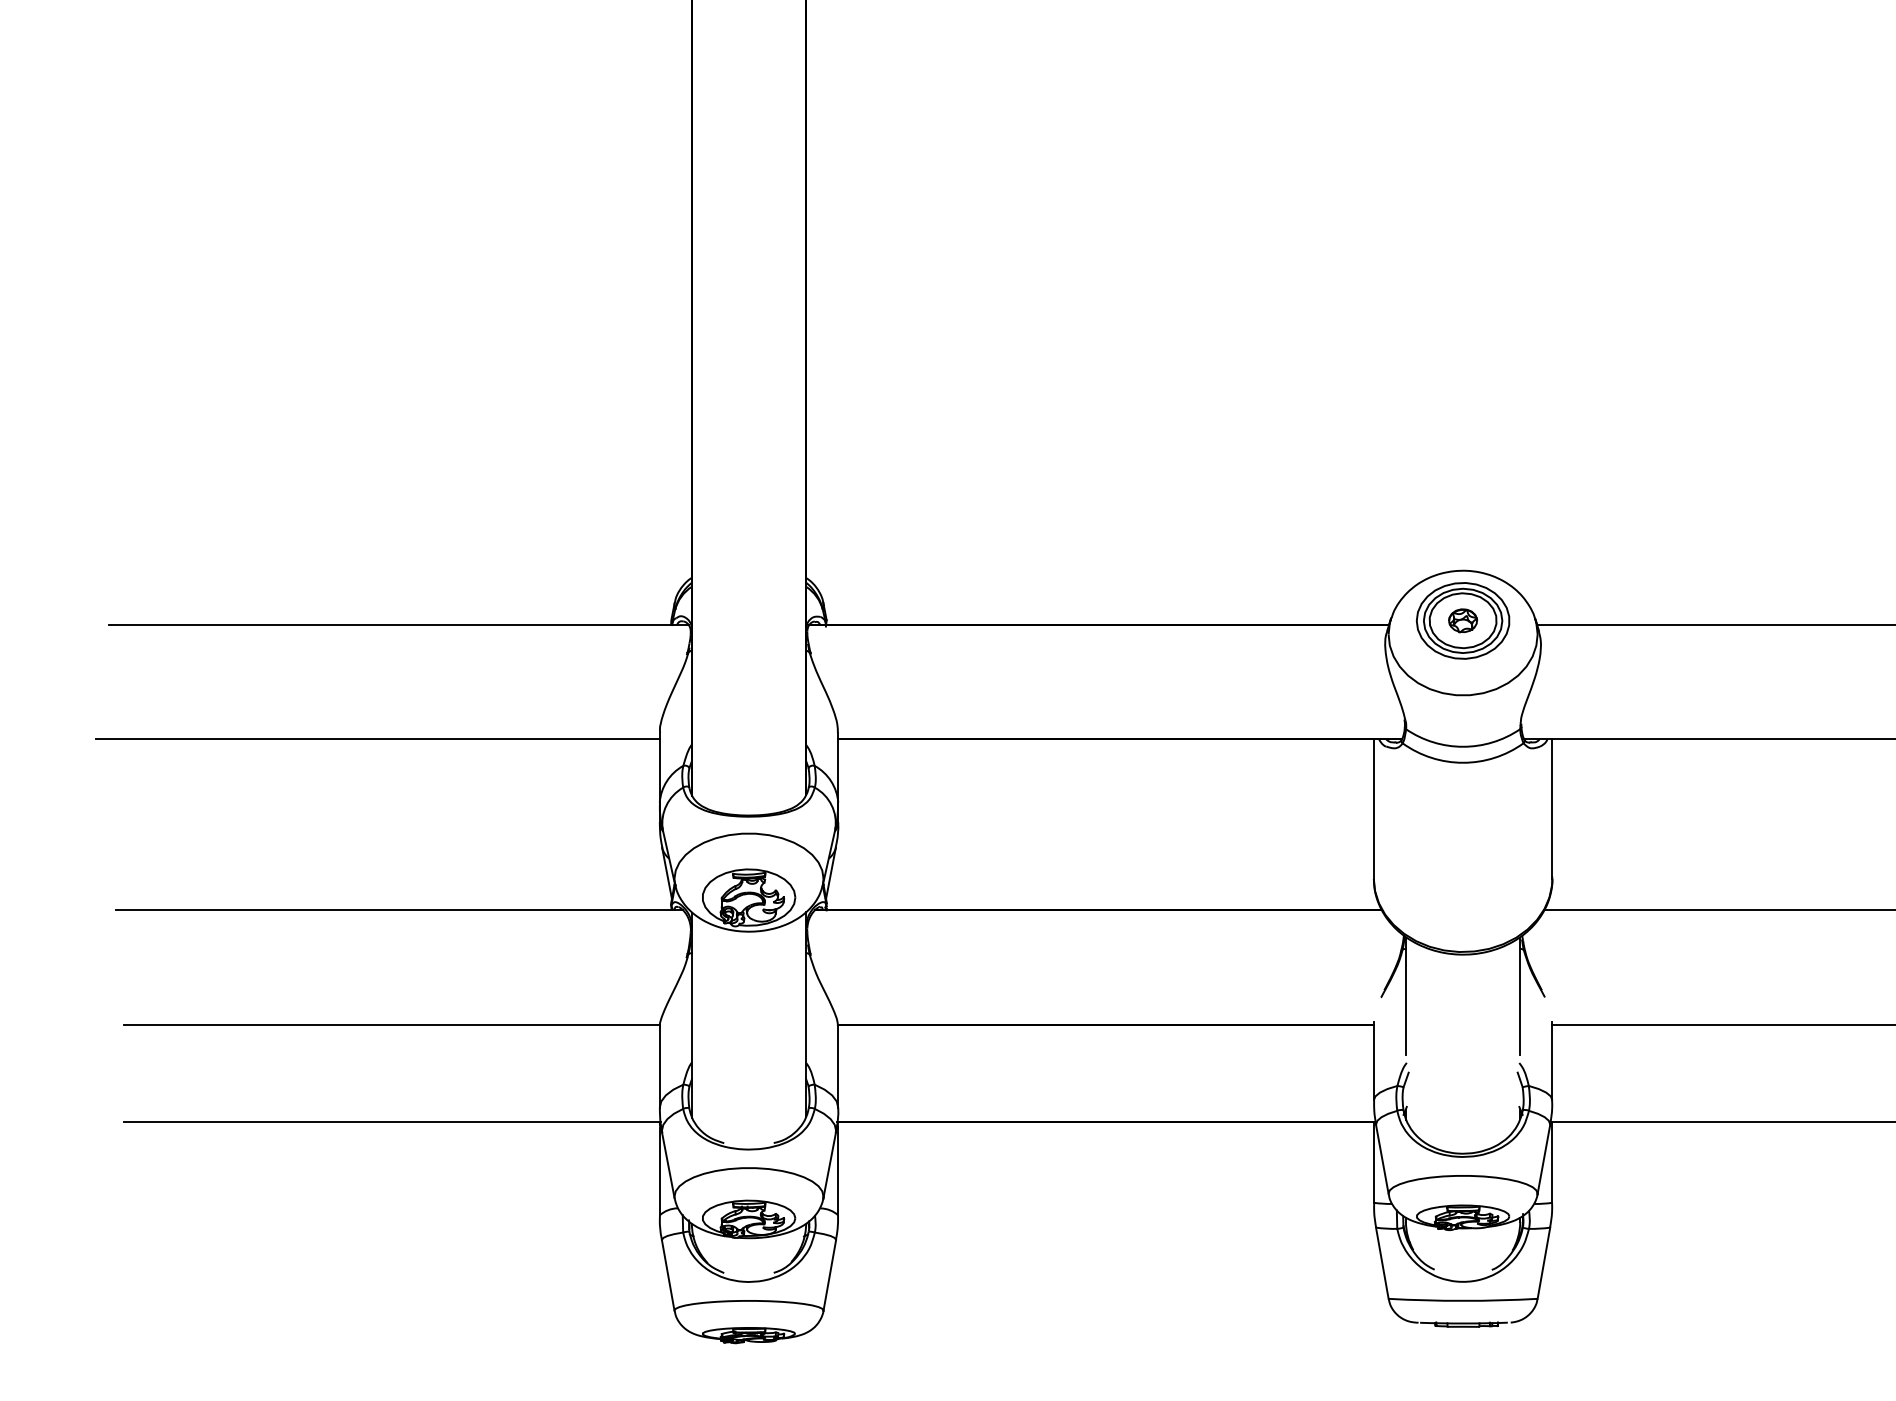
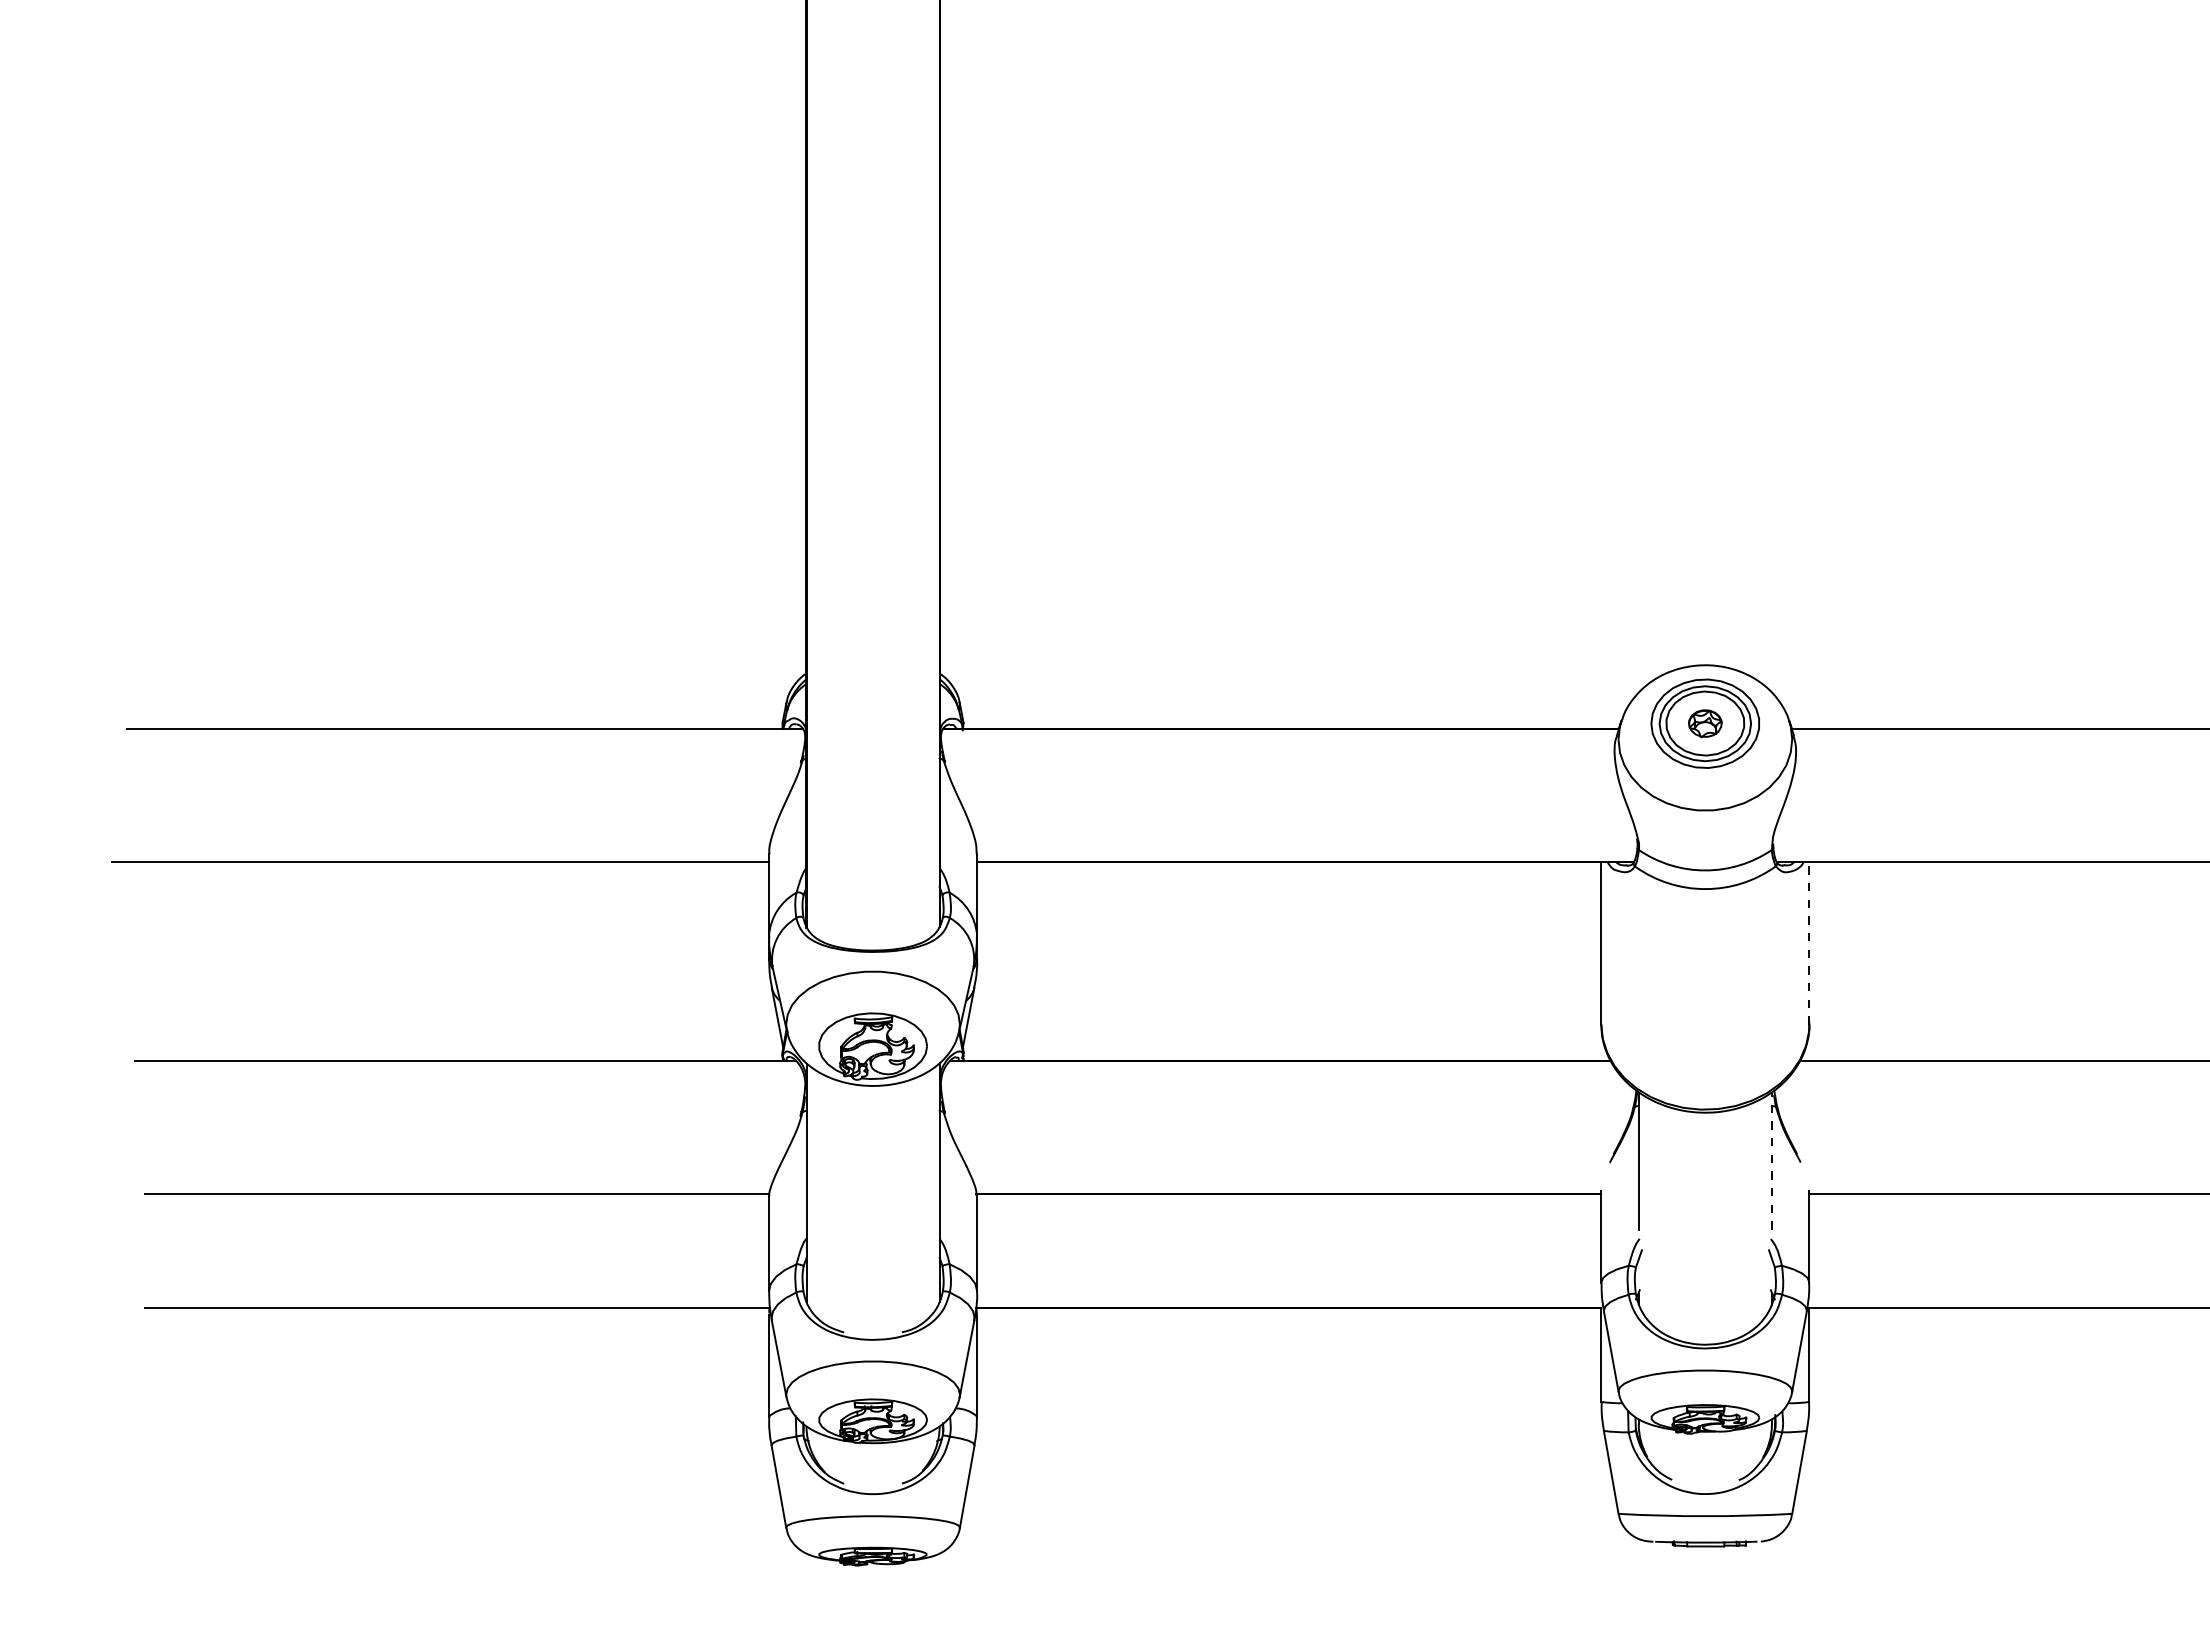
line: (1552, 808) -> (1809, 942), solid -> dashed
line: (1519, 995) -> (1771, 1160), solid -> dashed

